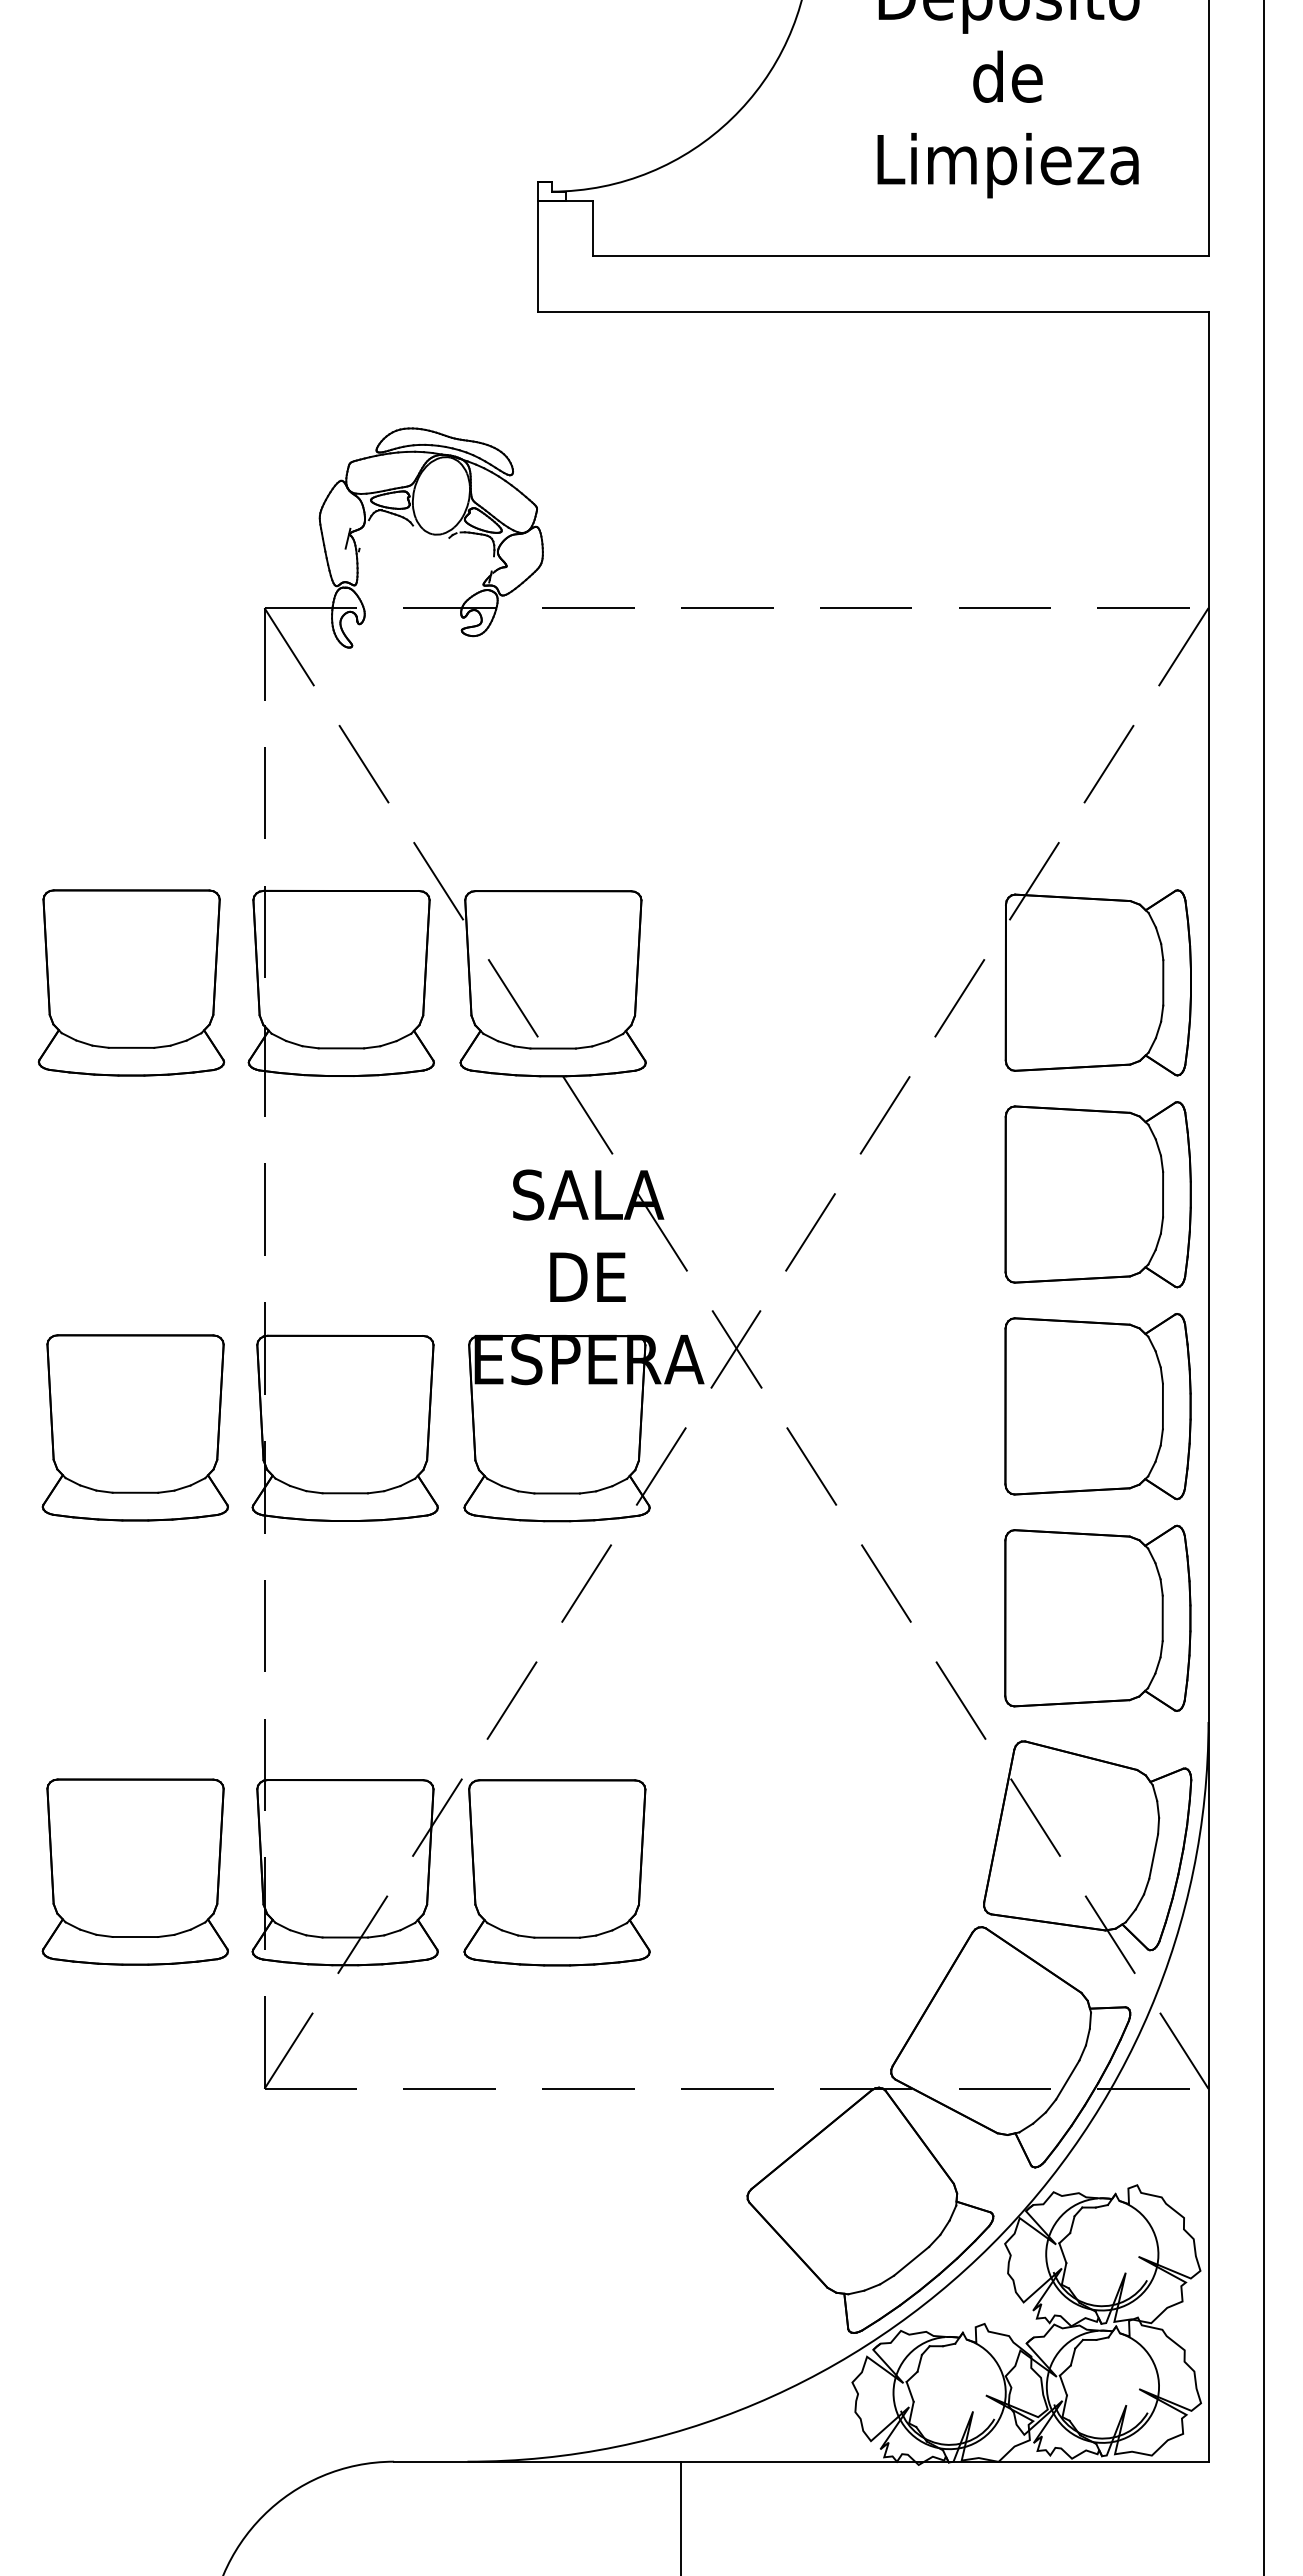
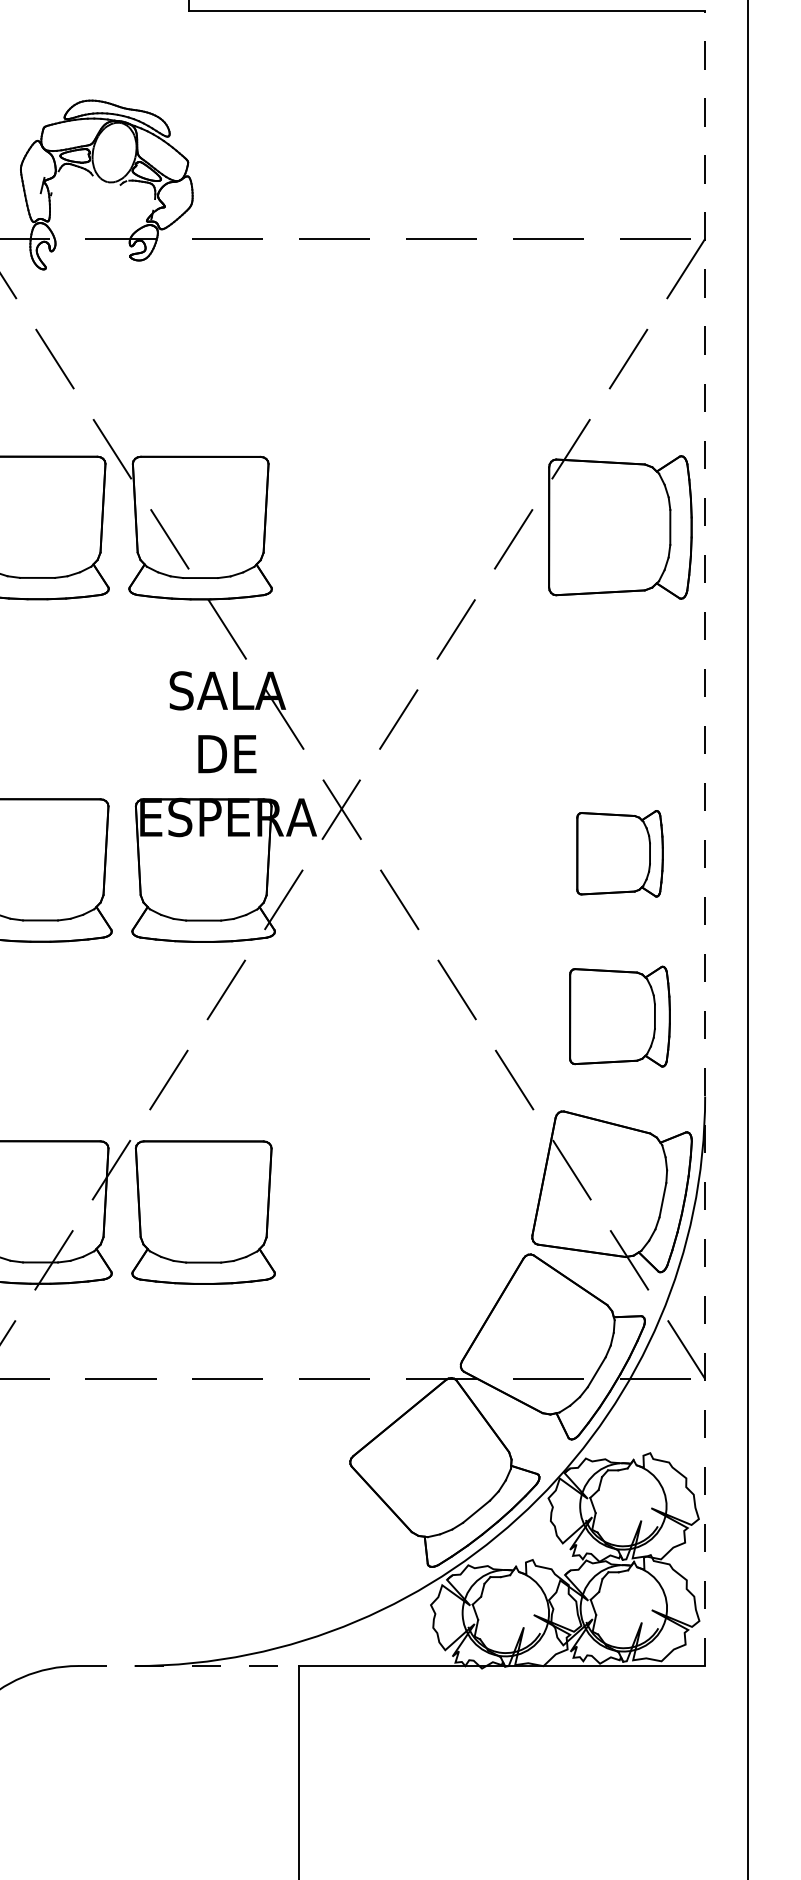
part: (1097, 1194) -> (619, 690), removed
line: (1208, 1386) -> (705, 838), solid -> dashed
part: (1097, 1406) -> (619, 853), size x0.6
part: (1097, 1617) -> (619, 1016), size x0.7
line: (538, 2461) -> (189, 1665), solid -> dashed

